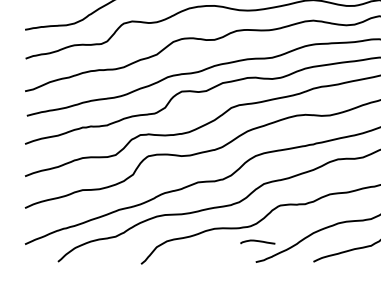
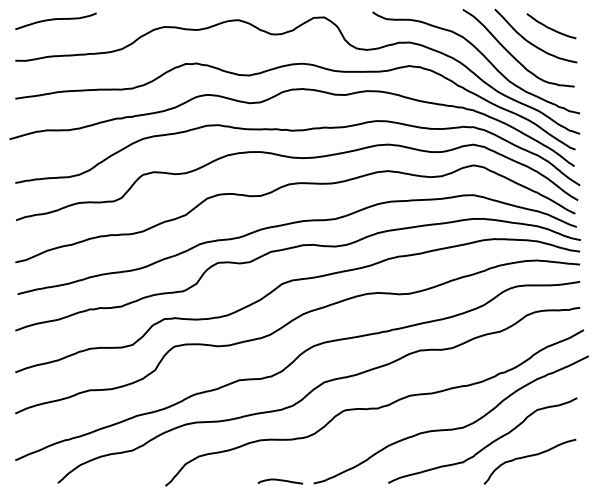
curve: (257, 241) -> (279, 480), moved

